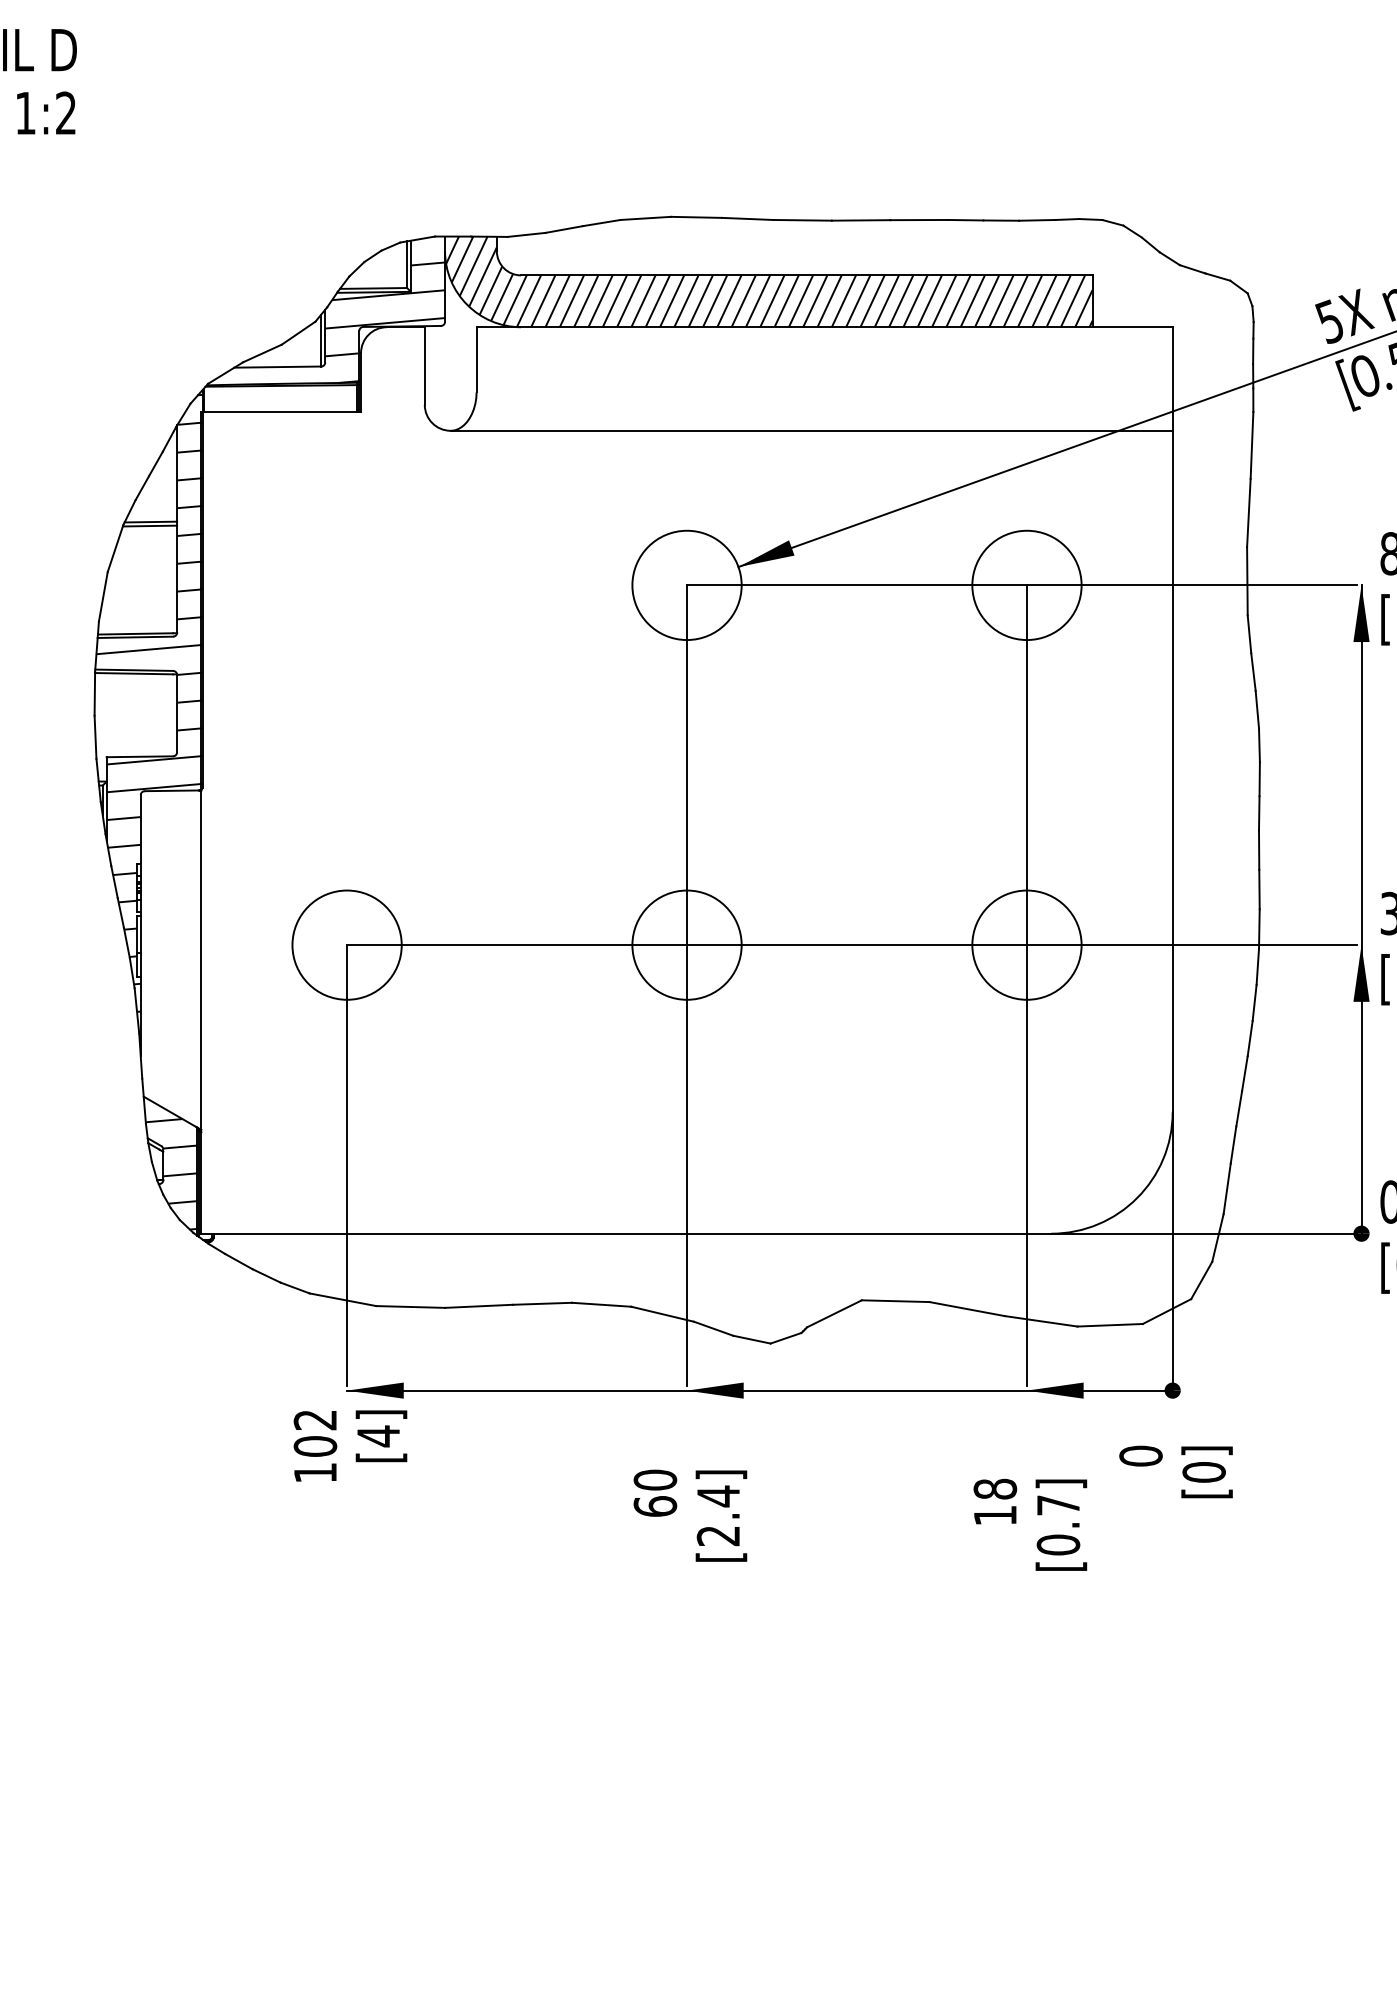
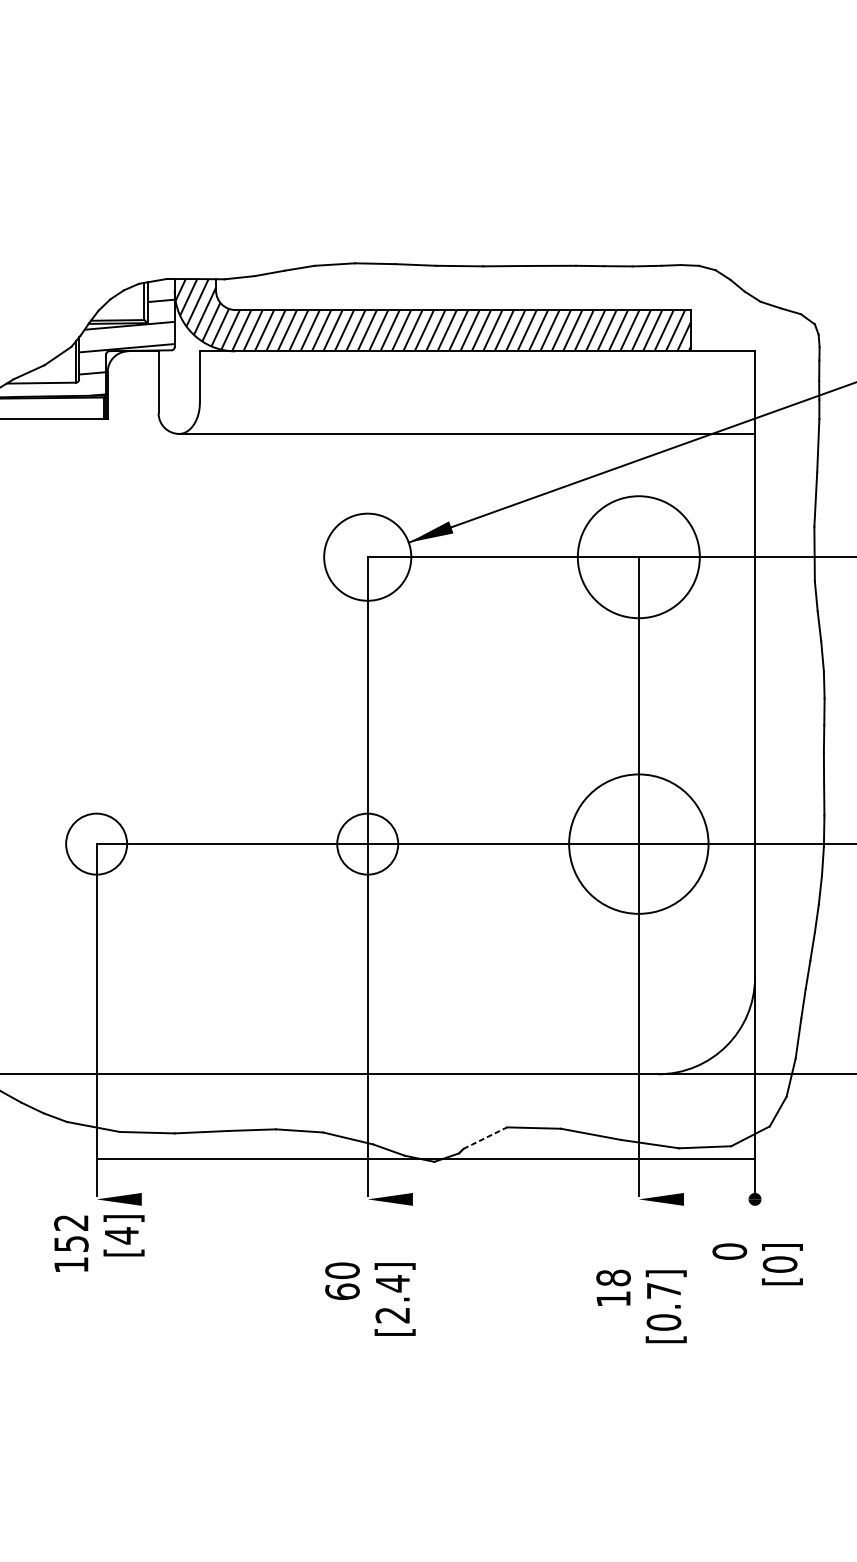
circle: (1026, 585) -> (638, 557), size x1.4
circle: (346, 944) -> (96, 843), size x0.7
circle: (686, 944) -> (367, 843), size x0.7
circle: (1026, 944) -> (638, 843), size x1.6
line: (834, 1313) -> (485, 1137), solid -> dashed
line: (759, 1390) -> (425, 1158), moved
text: (315, 1446) -> (71, 1243), 102 -> 152

